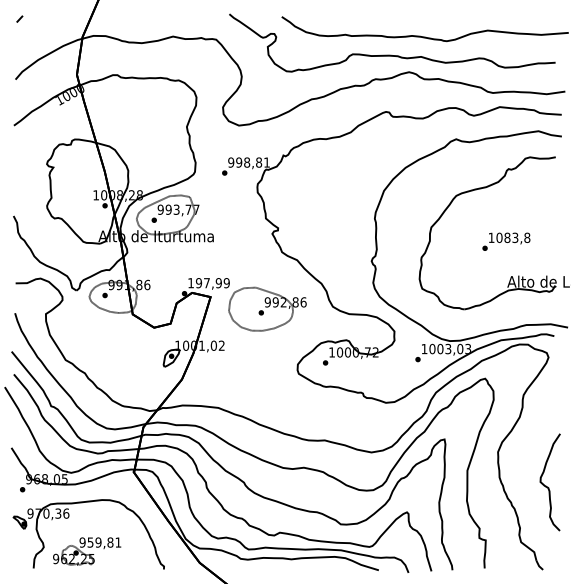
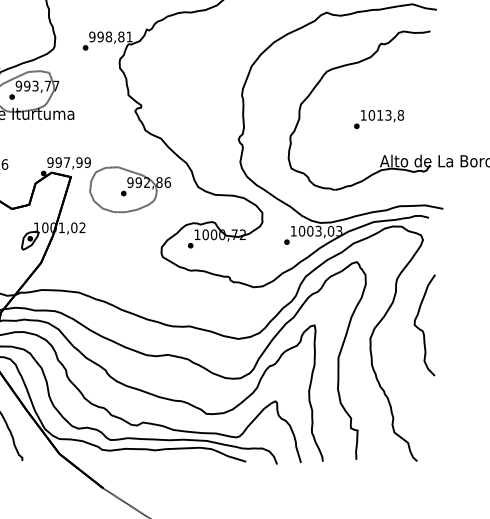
text: (507, 237) -> (380, 115), 1083,8 -> 1013,8
text: (191, 283) -> (50, 162), 197,99 -> 997,99
curve: (546, 485) -> (420, 328), moved

